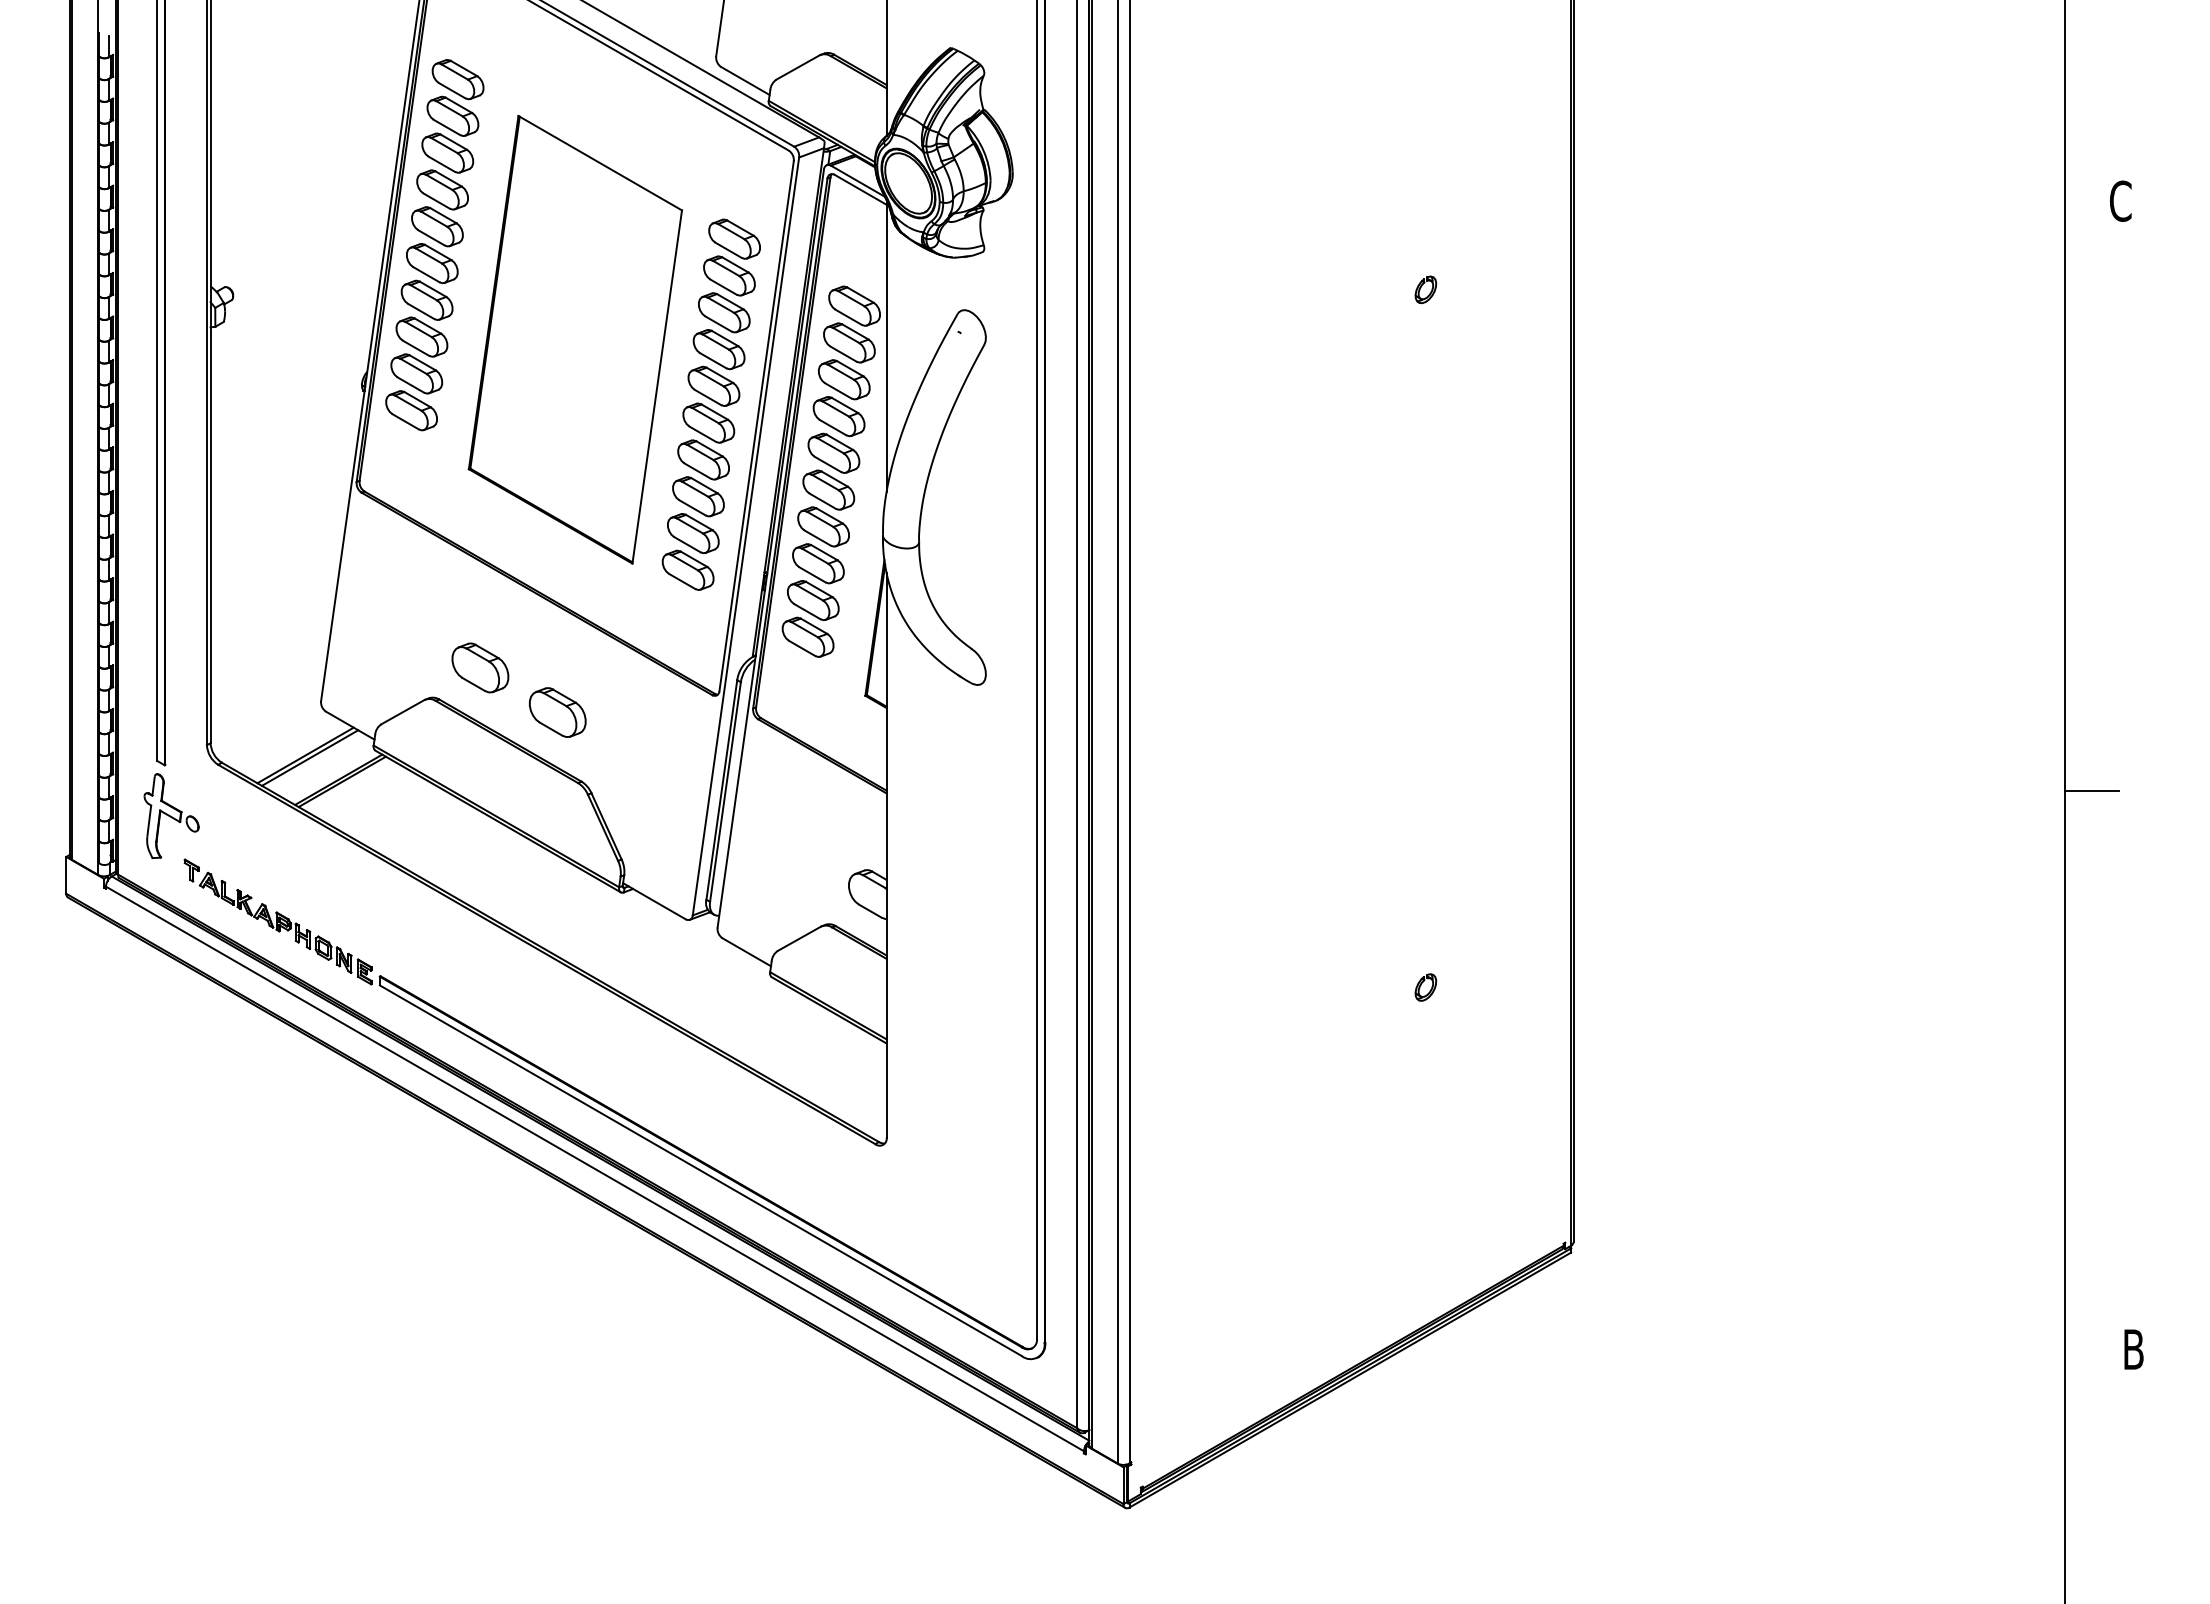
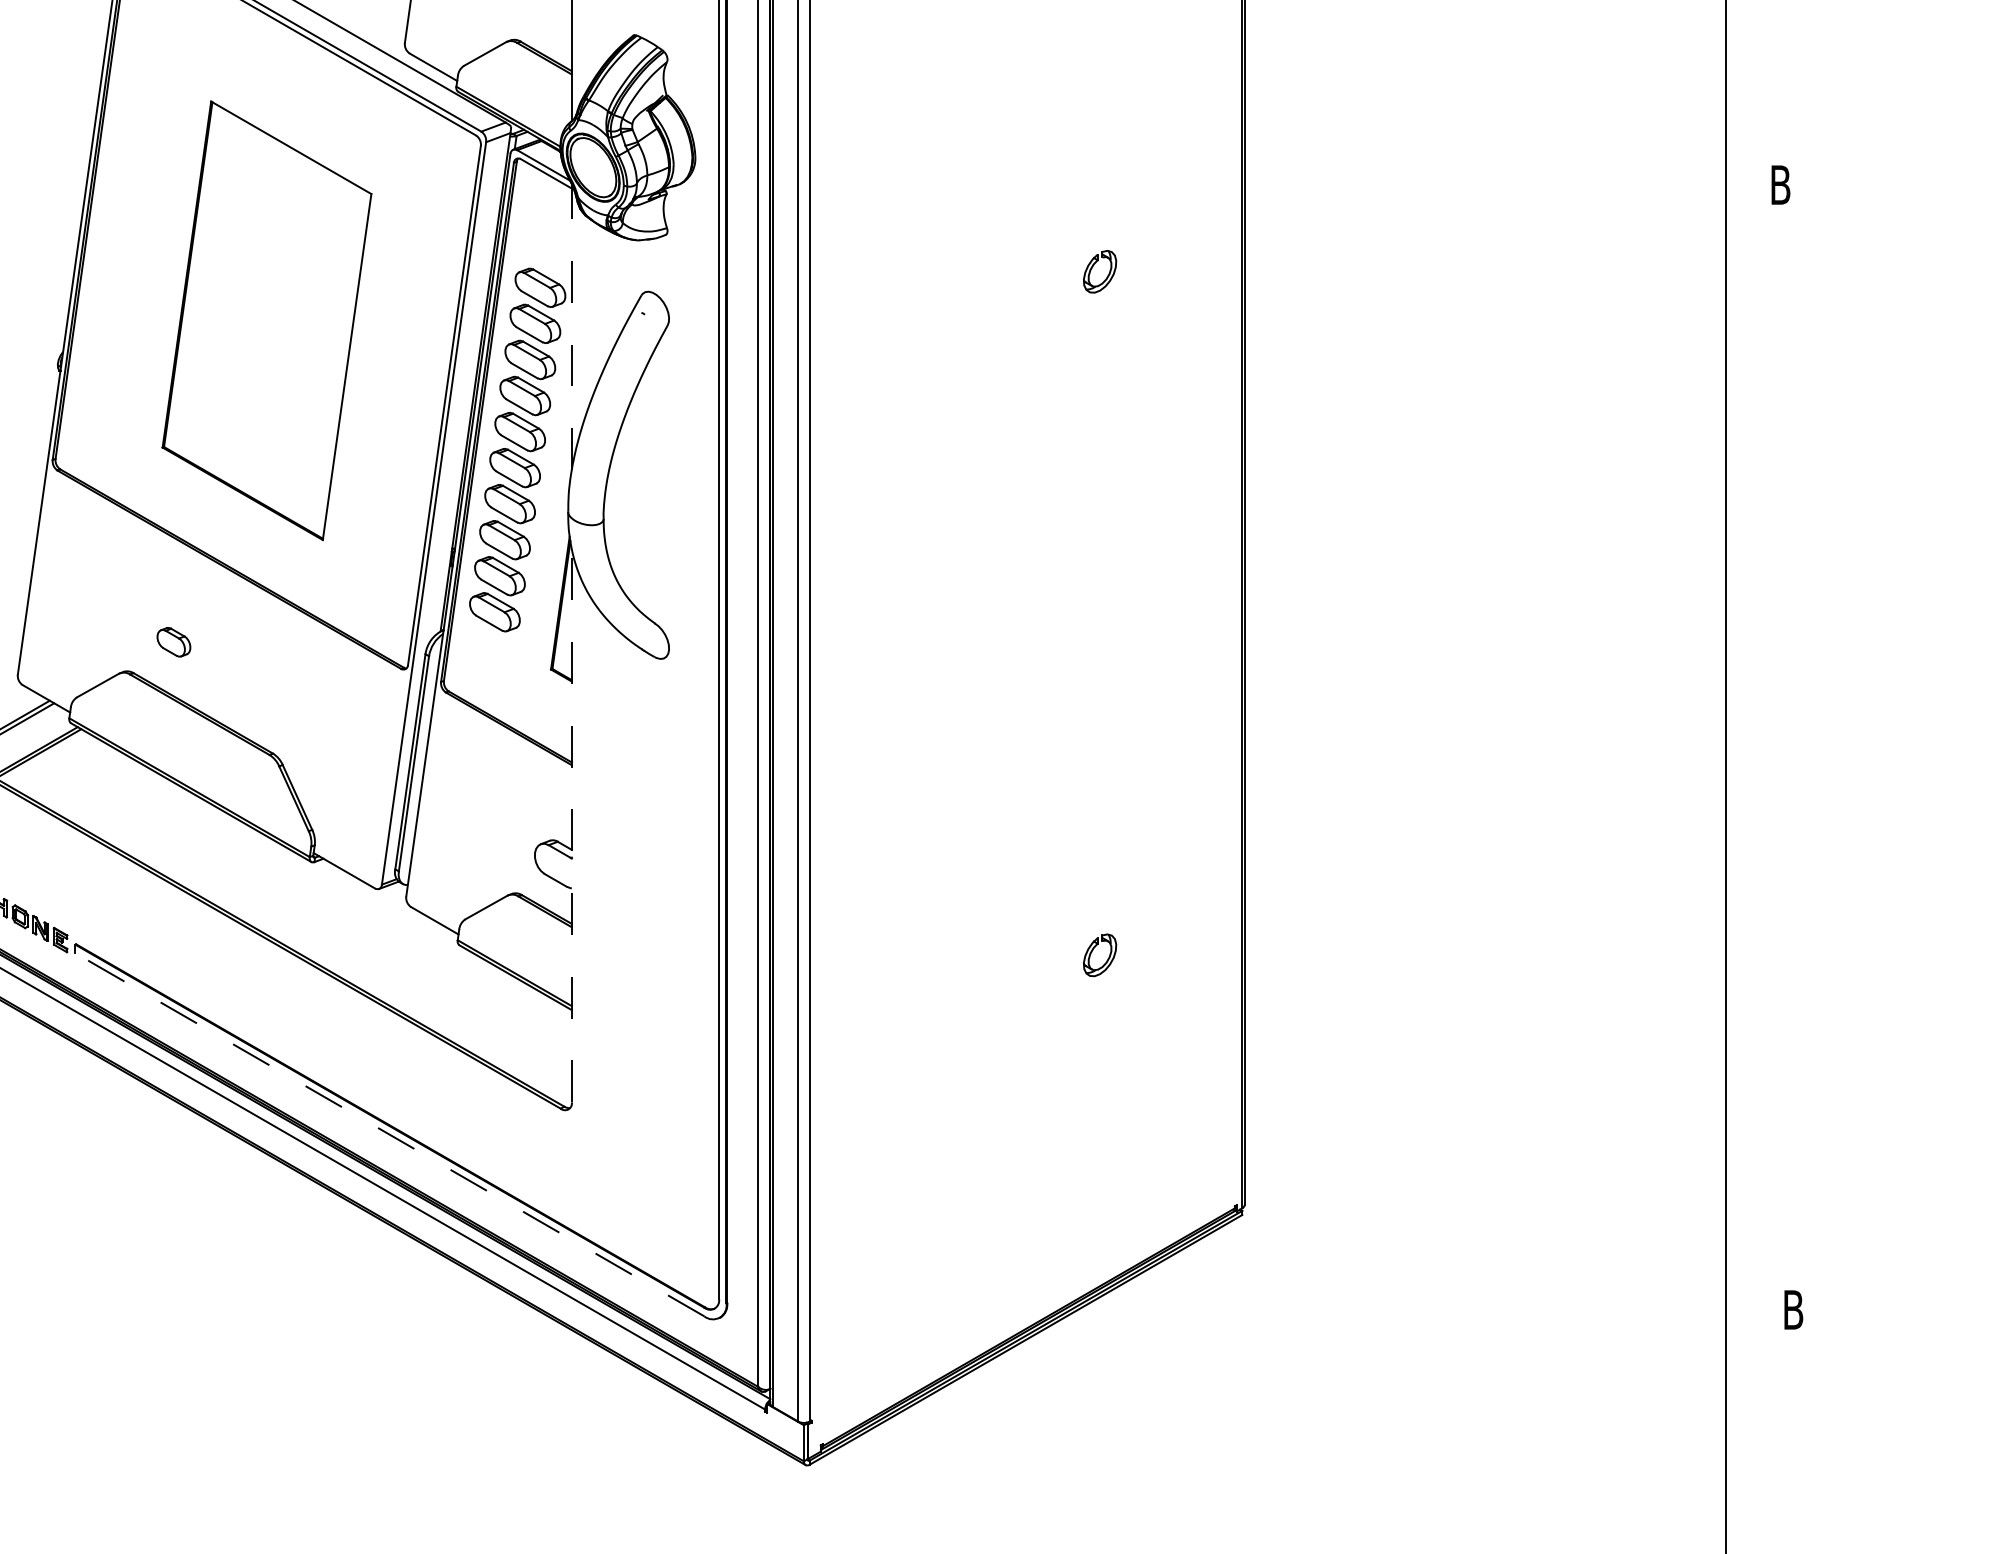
text: (2120, 200) -> (1780, 184), C -> B
part: (434, 245) -> (128, 228), removed
part: (1425, 289) -> (1099, 271), size x1.6
line: (886, 346) -> (571, 327), solid -> dashed
part: (710, 404) -> (399, 384), removed
part: (480, 667) -> (173, 641), size x0.6
part: (557, 712) -> (249, 685), removed
line: (2091, 790) -> (1752, 762), removed
line: (886, 854) -> (571, 824), solid -> dashed
part: (1425, 987) -> (1099, 955), size x1.6
line: (700, 1170) -> (389, 1134), solid -> dashed

